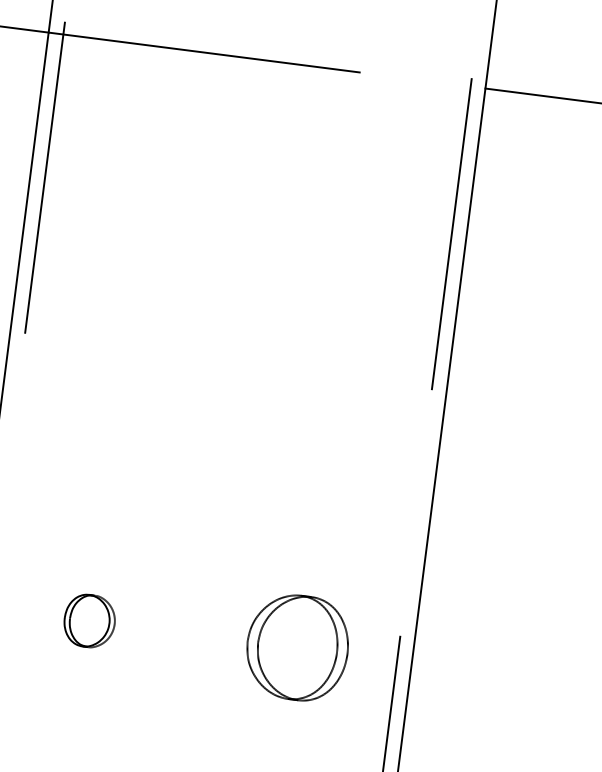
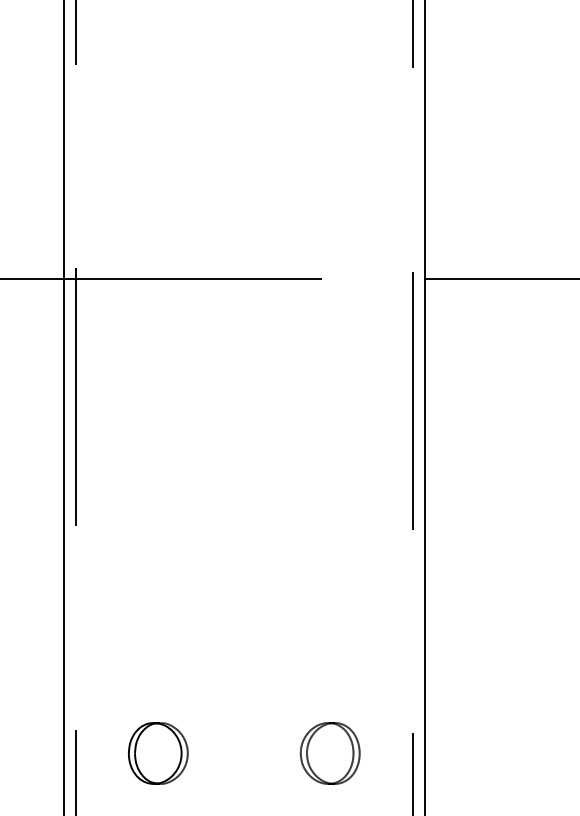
part: (89, 621) -> (158, 753), size x1.43
part: (296, 647) -> (329, 753), size x0.71

